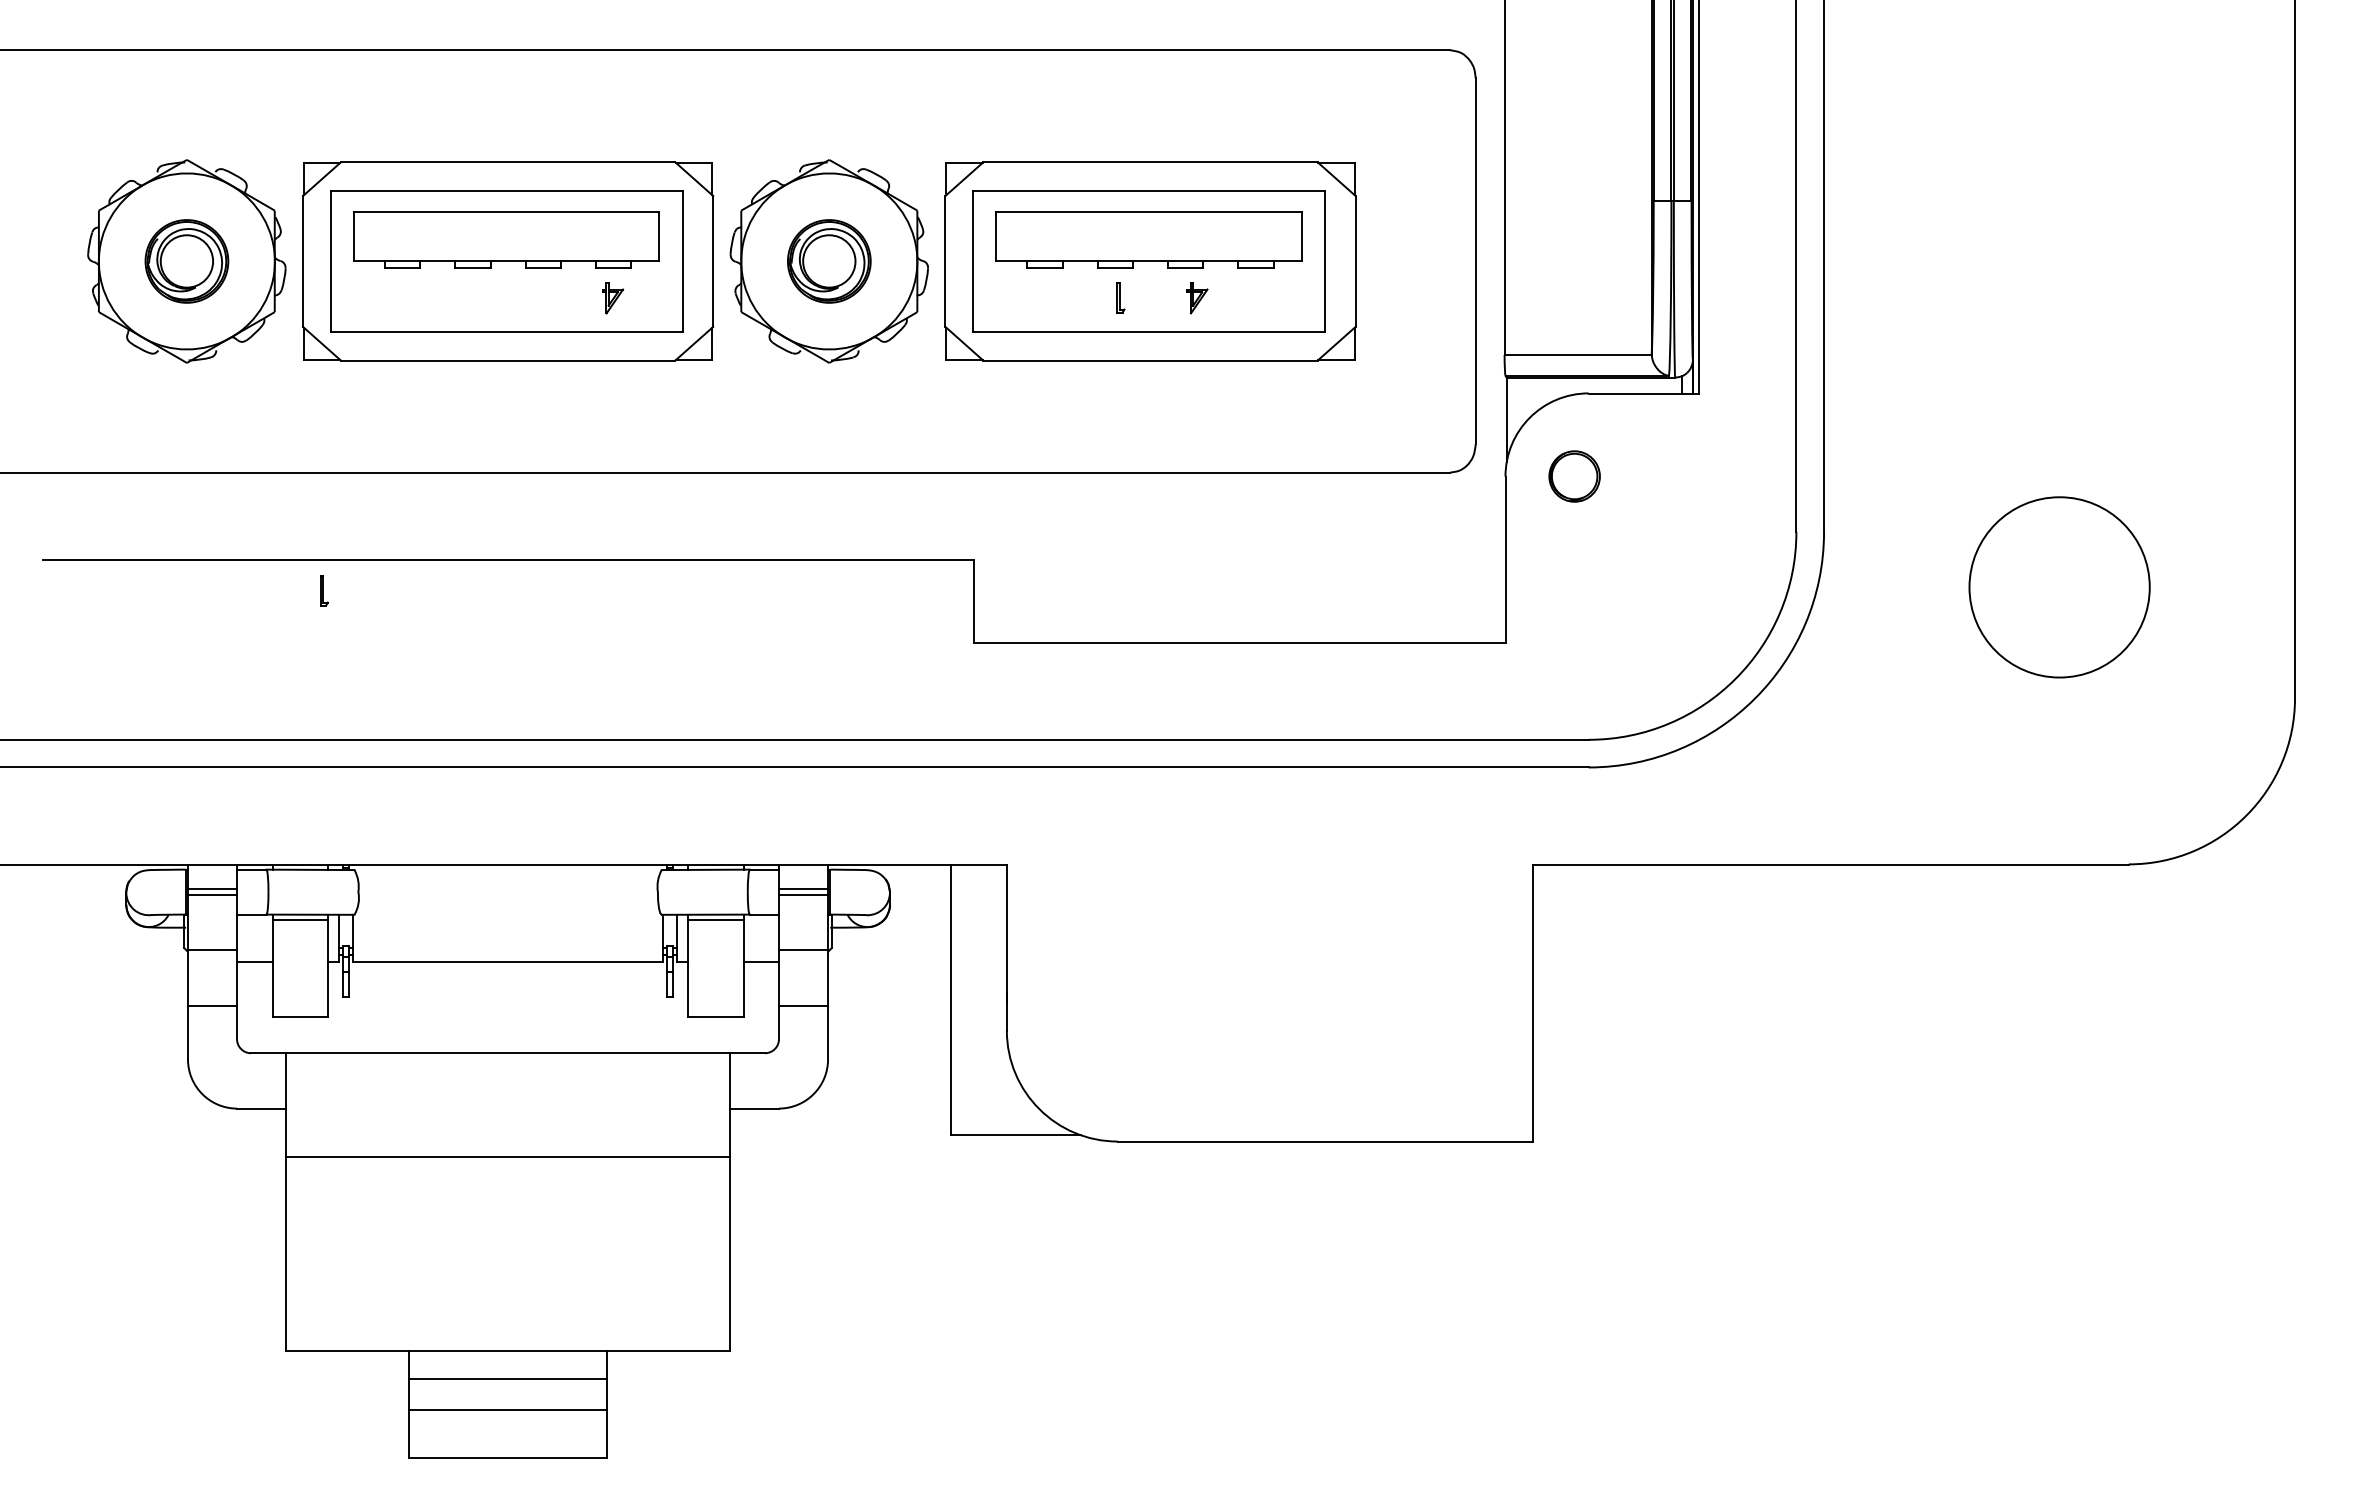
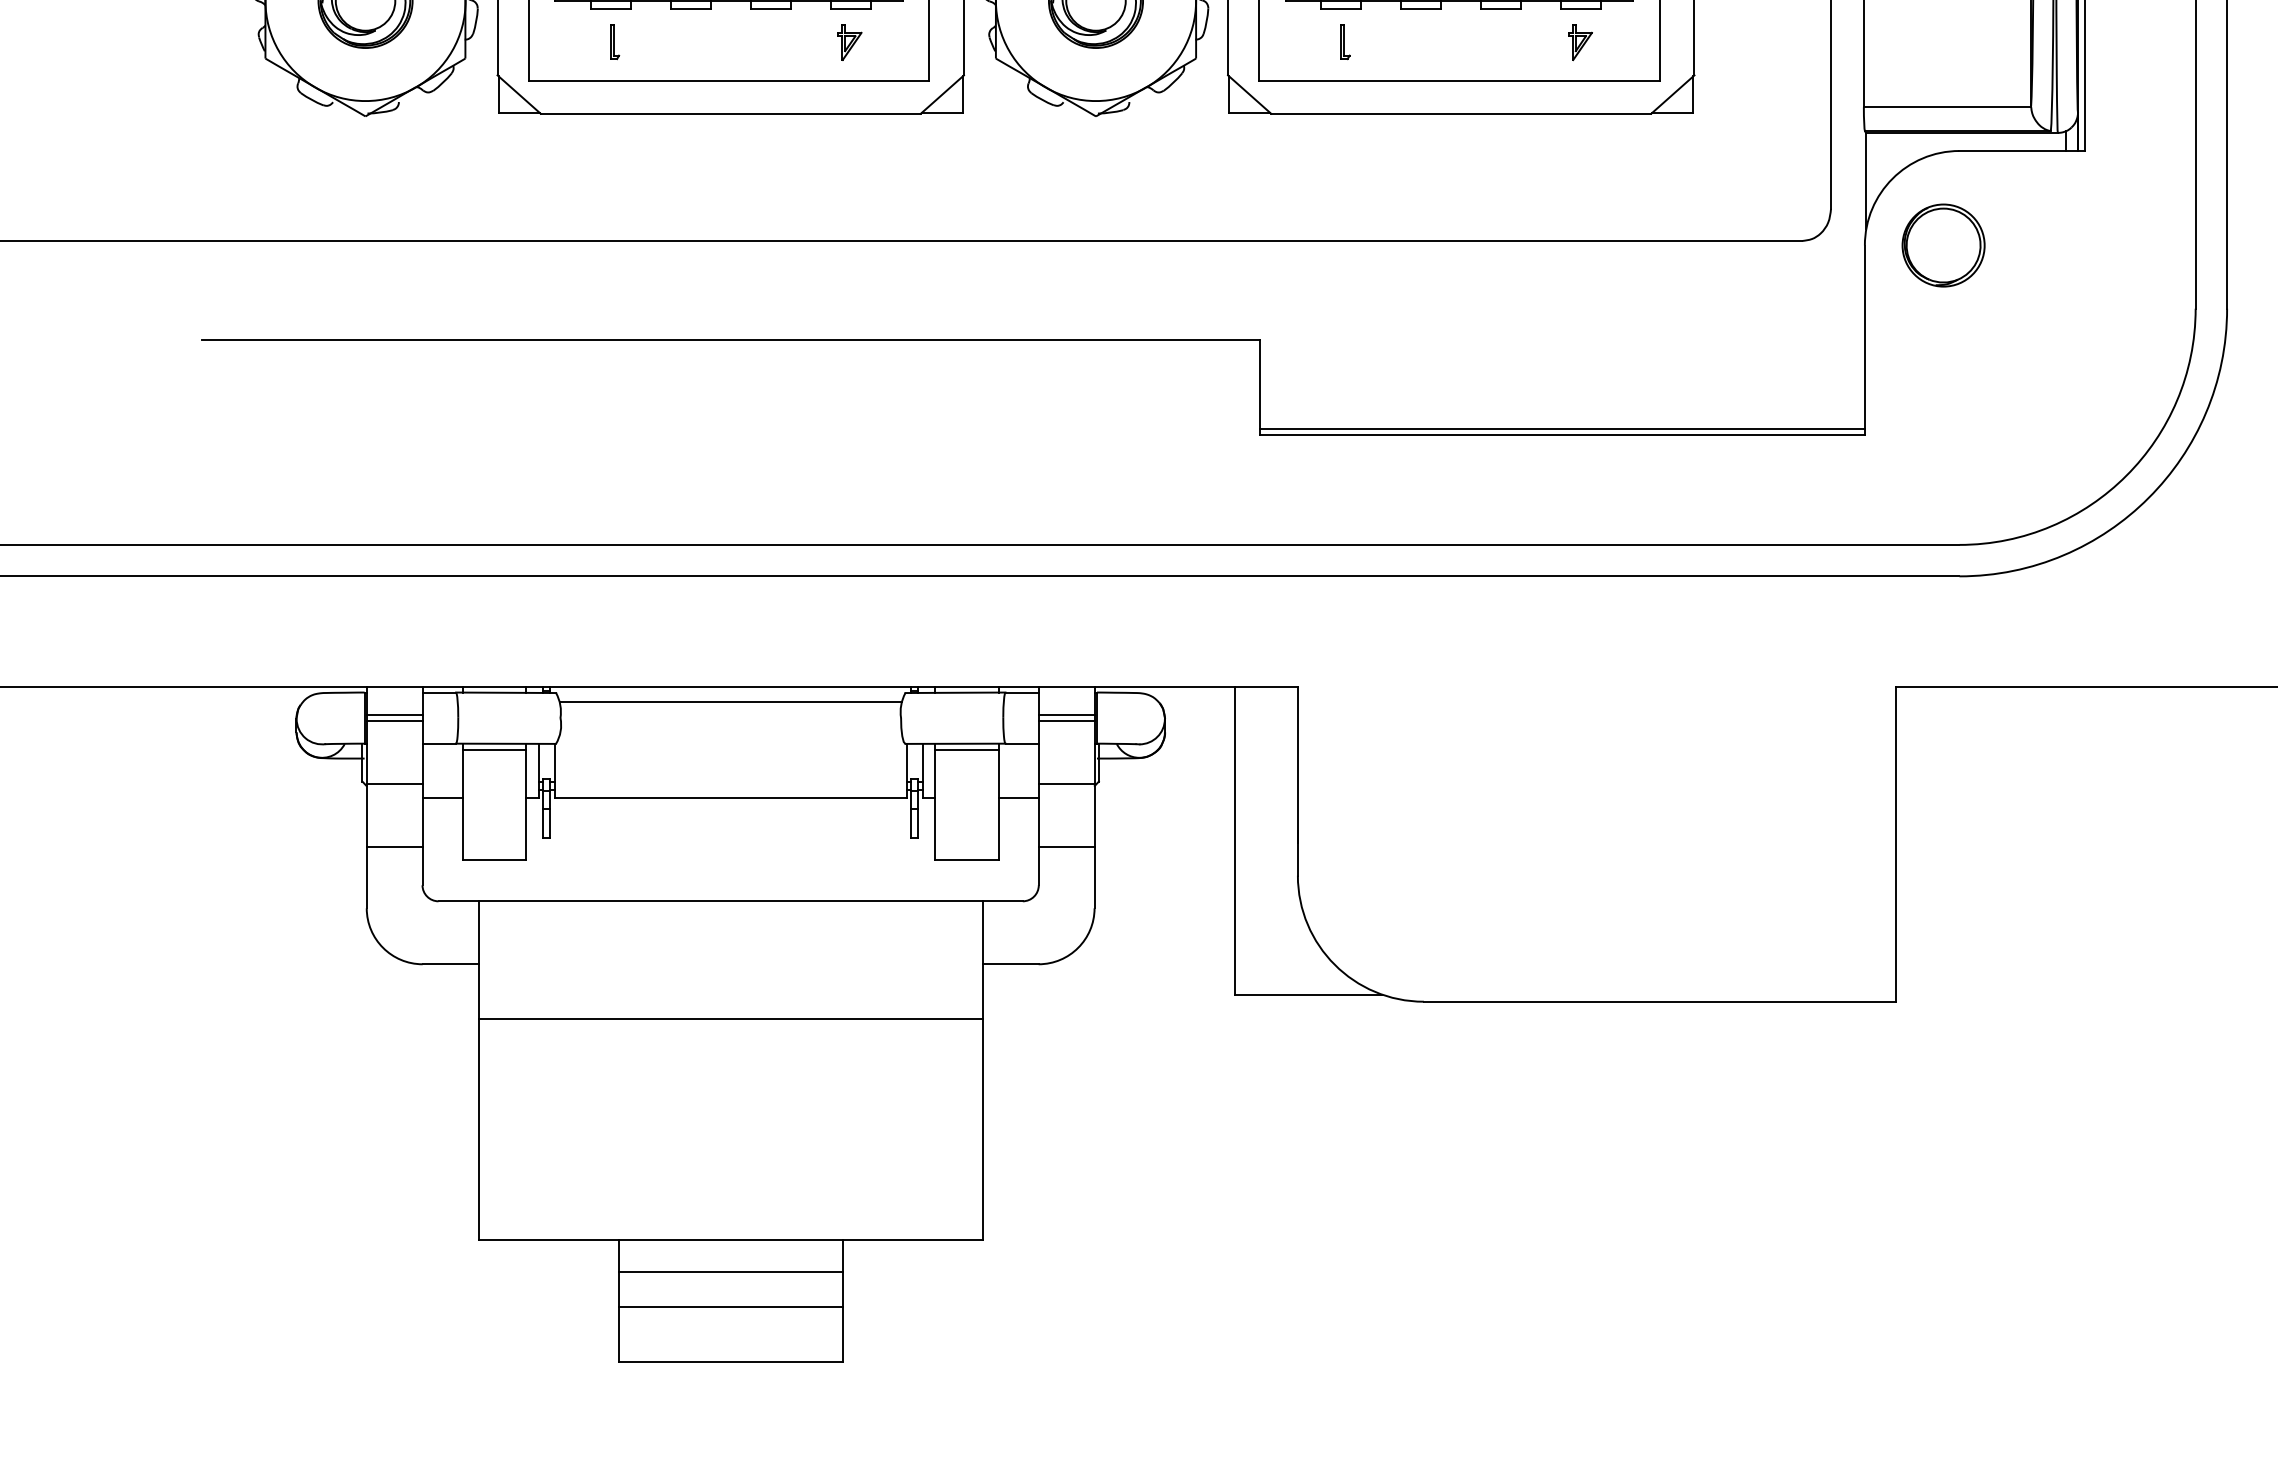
part: (1120, 297) -> (1345, 41), moved
part: (1197, 298) -> (1580, 43), moved
part: (1574, 476) -> (1943, 245), size x1.43
part: (324, 590) -> (615, 41), moved
line: (1239, 638) -> (1562, 429), added
line: (507, 877) -> (730, 701), added

